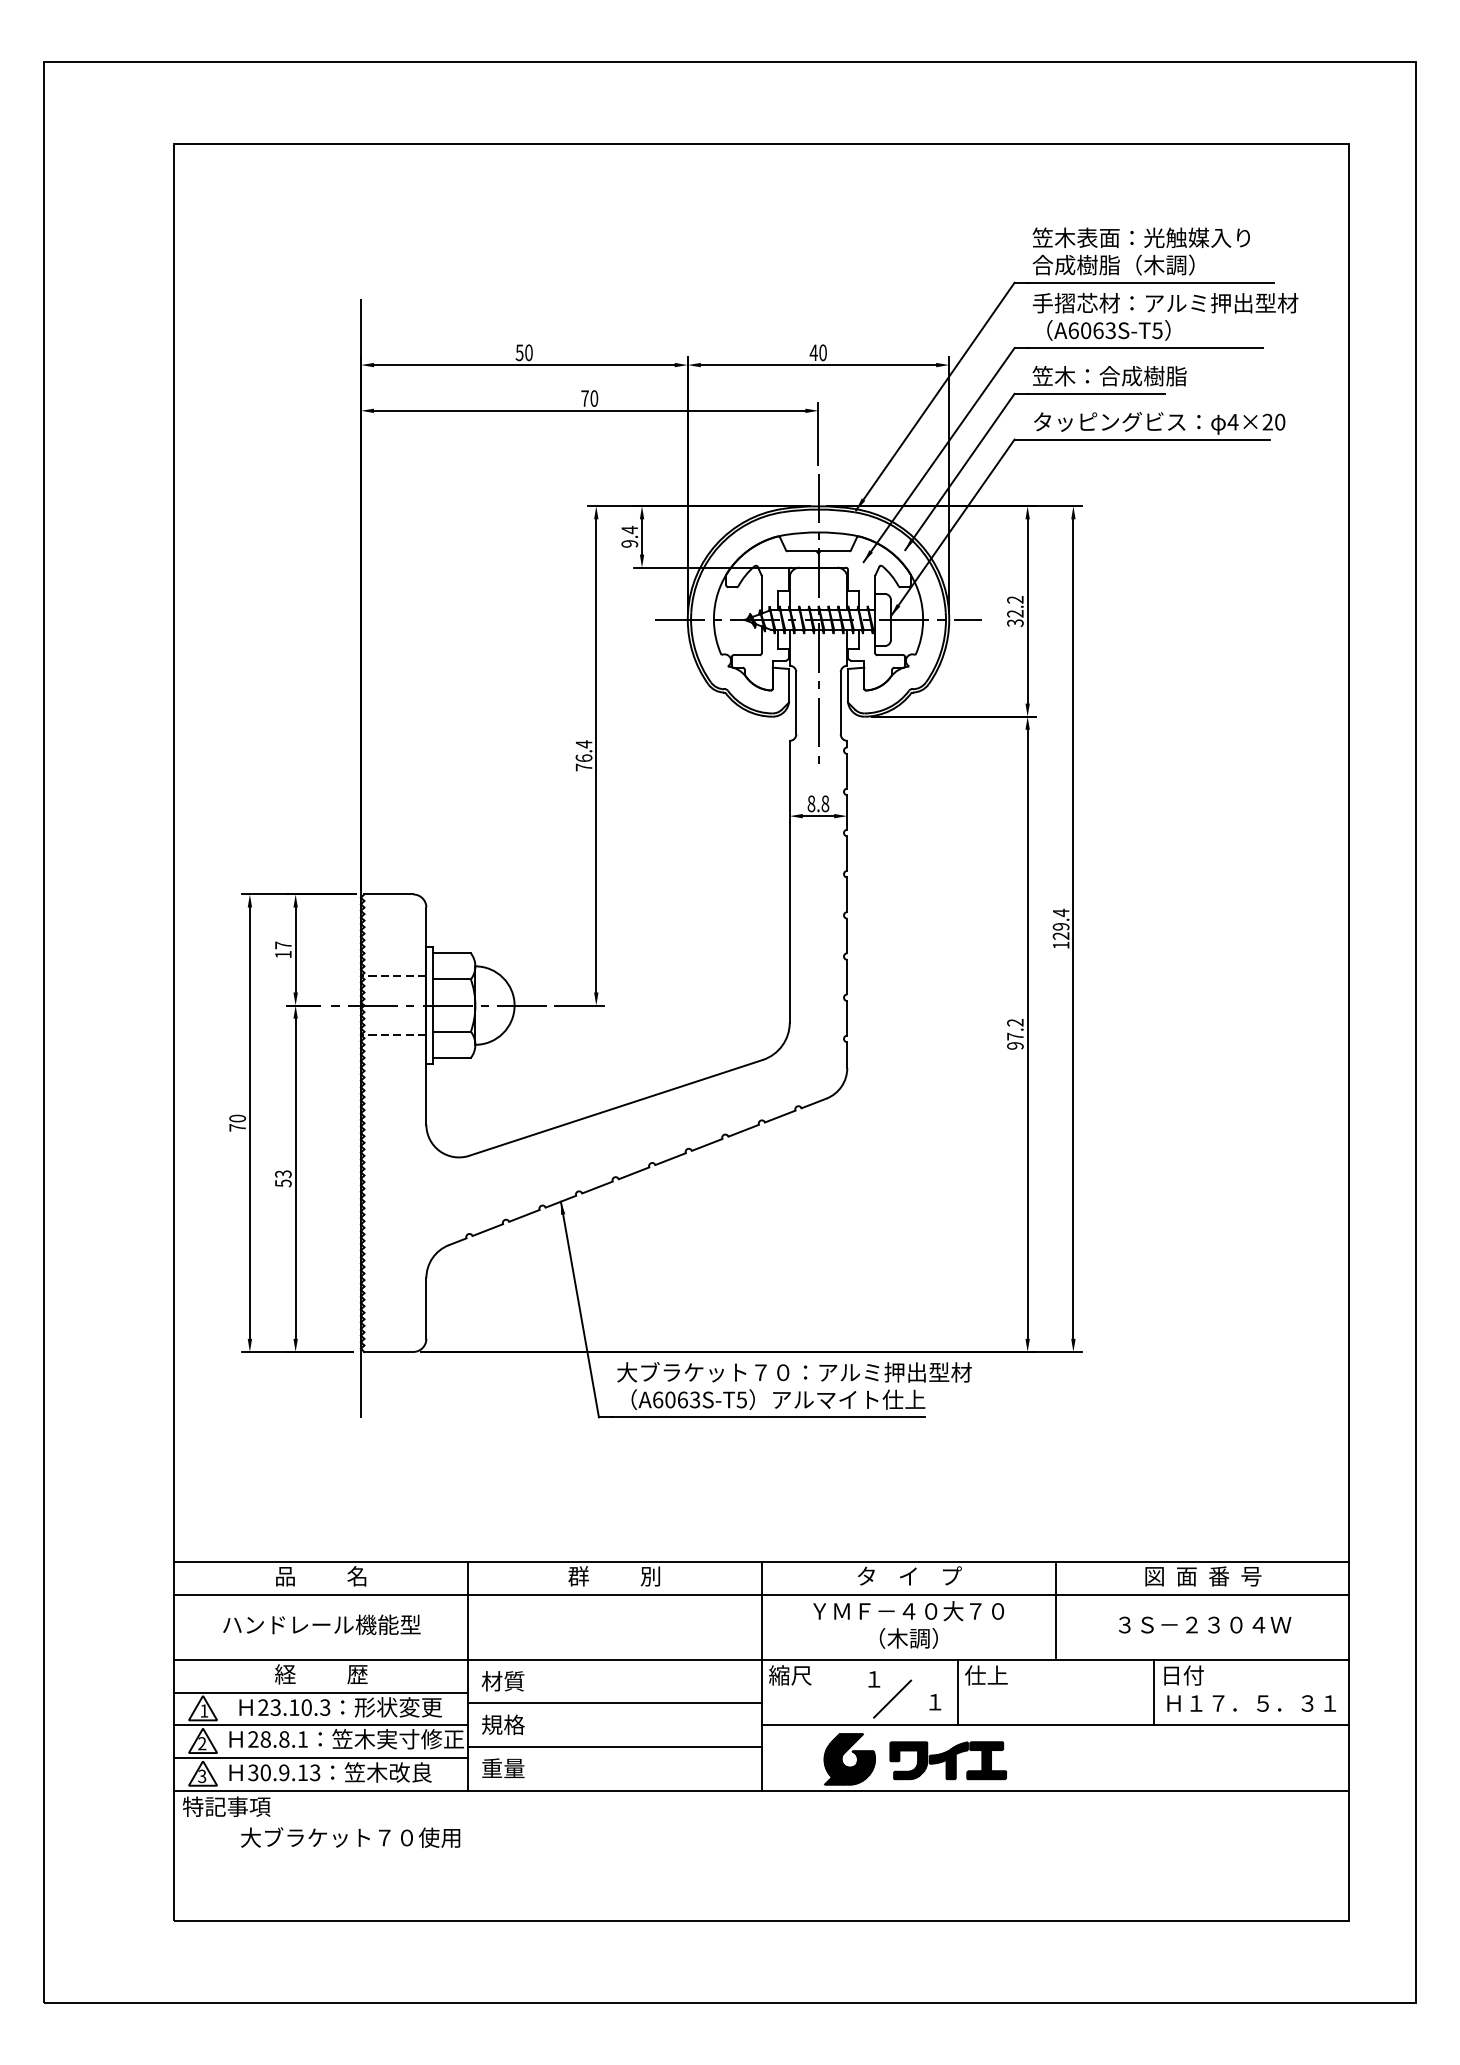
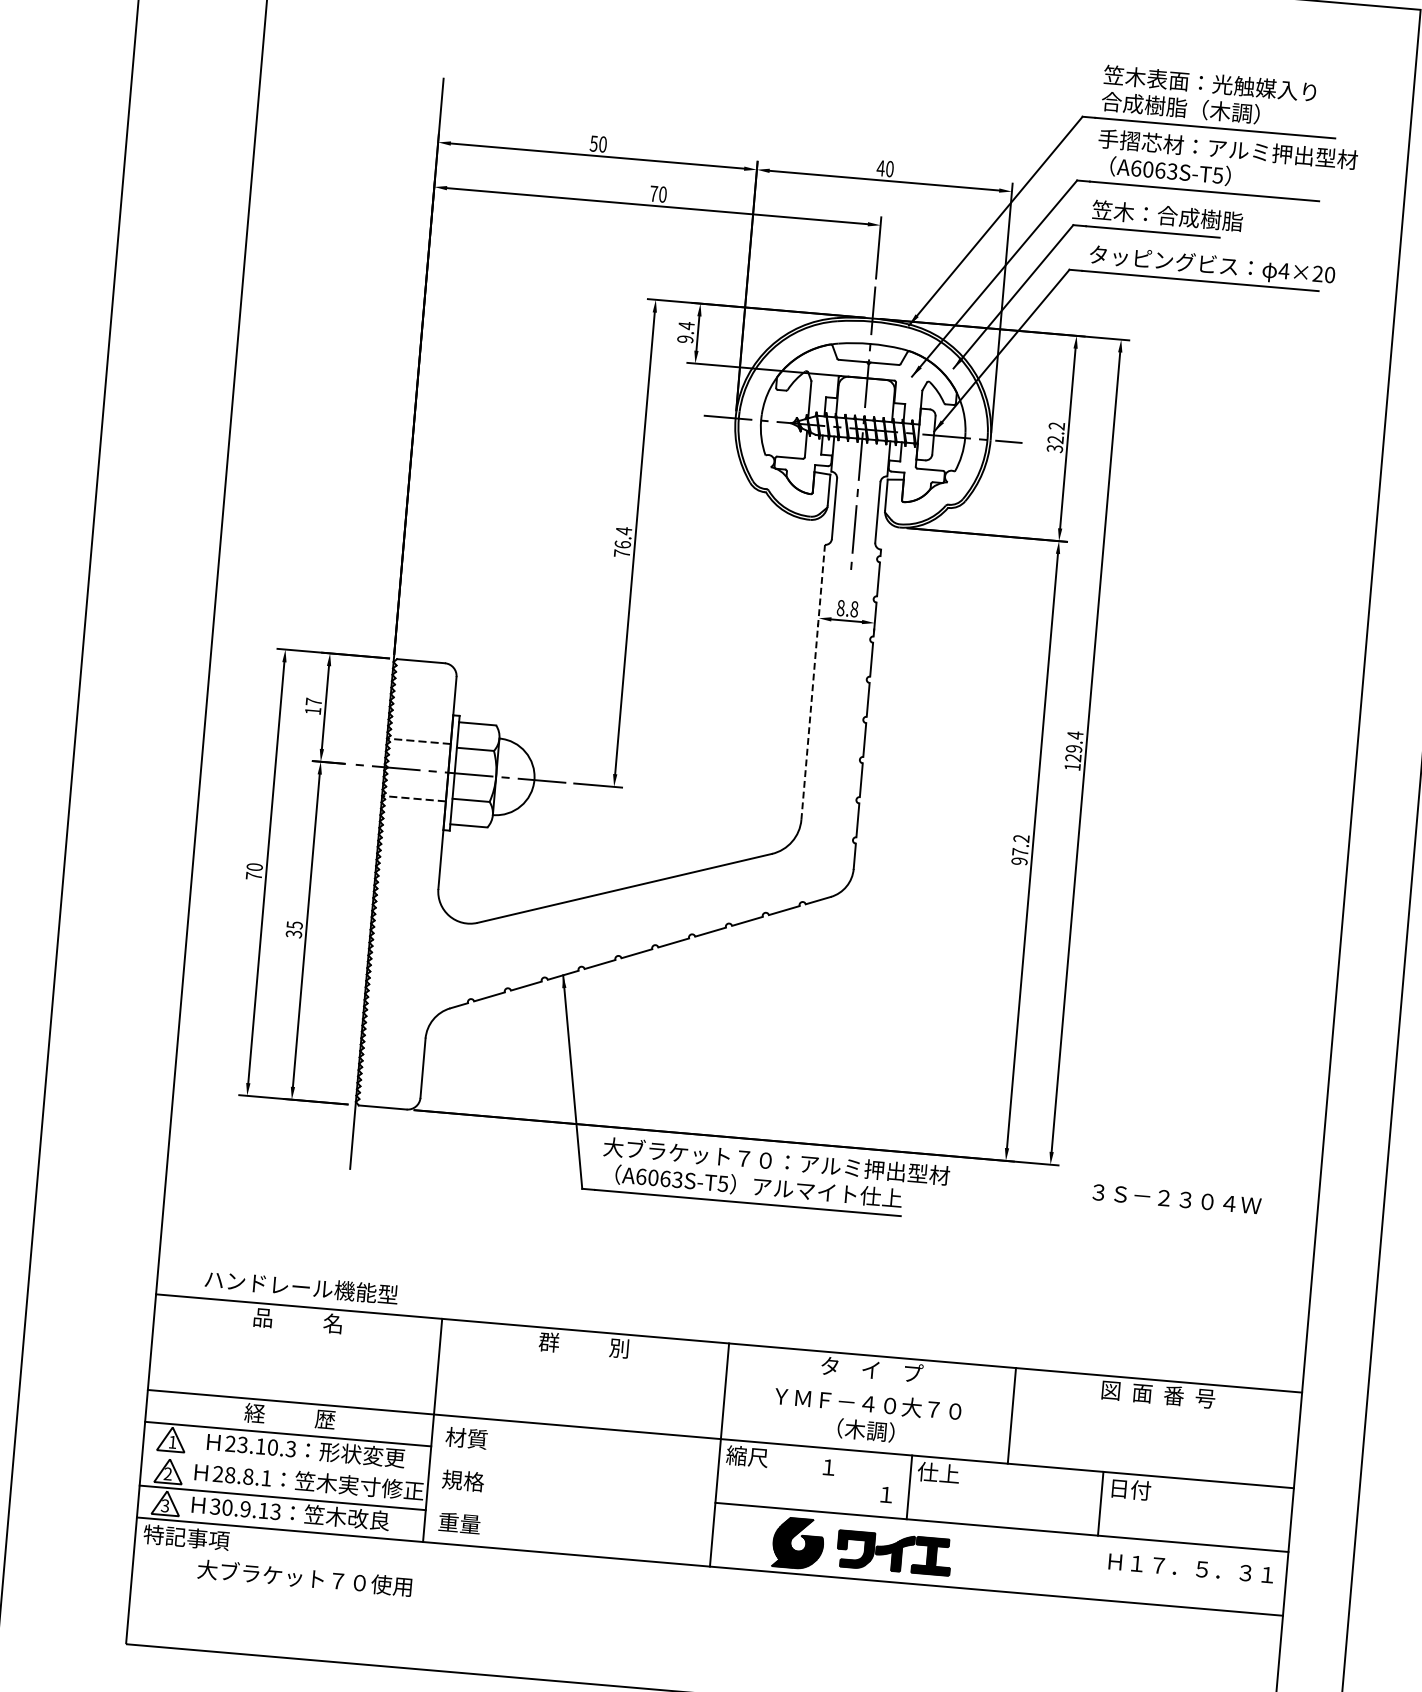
line: (789, 881) -> (812, 682), solid -> dashed
text: (283, 1178) -> (294, 929), 53 -> 35
line: (761, 1594) -> (726, 1375), removed
text: (321, 1624) -> (301, 1286), moved
text: (1205, 1624) -> (1177, 1198), moved
line: (892, 1698) -> (845, 1487), removed
line: (614, 1703) -> (573, 1469), removed
text: (1251, 1703) -> (1190, 1568), moved
line: (320, 1725) -> (284, 1466), removed
line: (614, 1747) -> (569, 1512), removed

